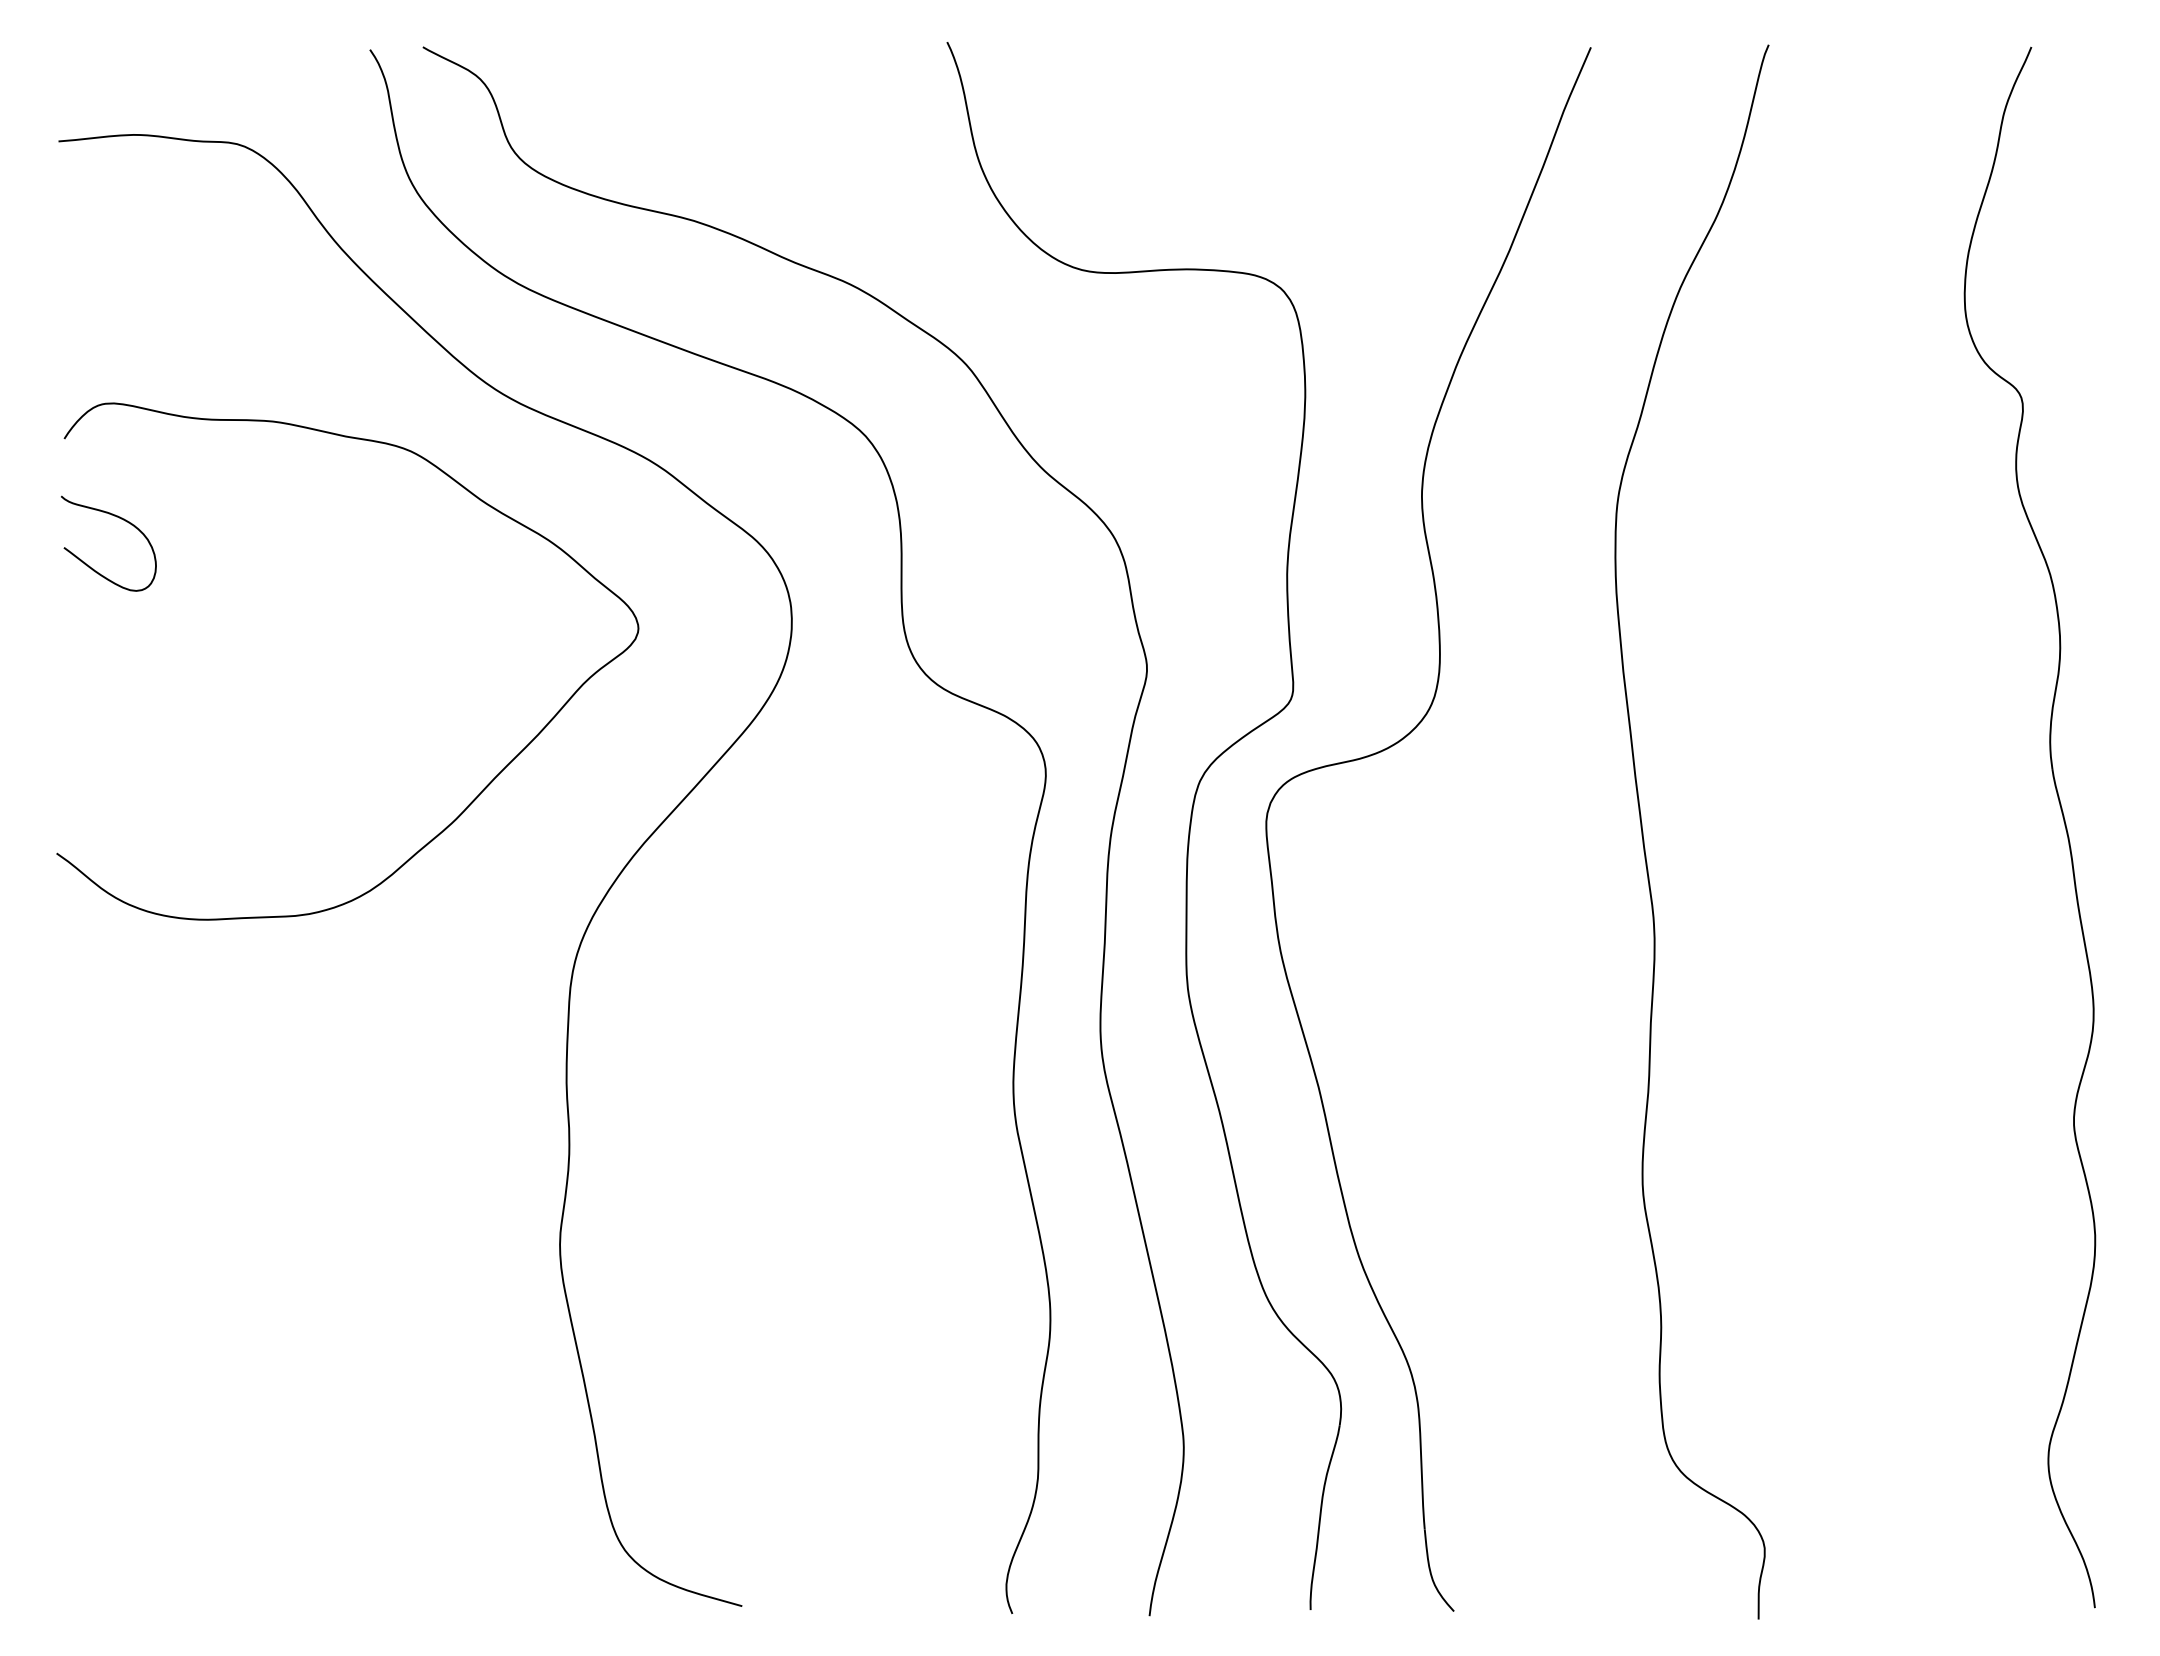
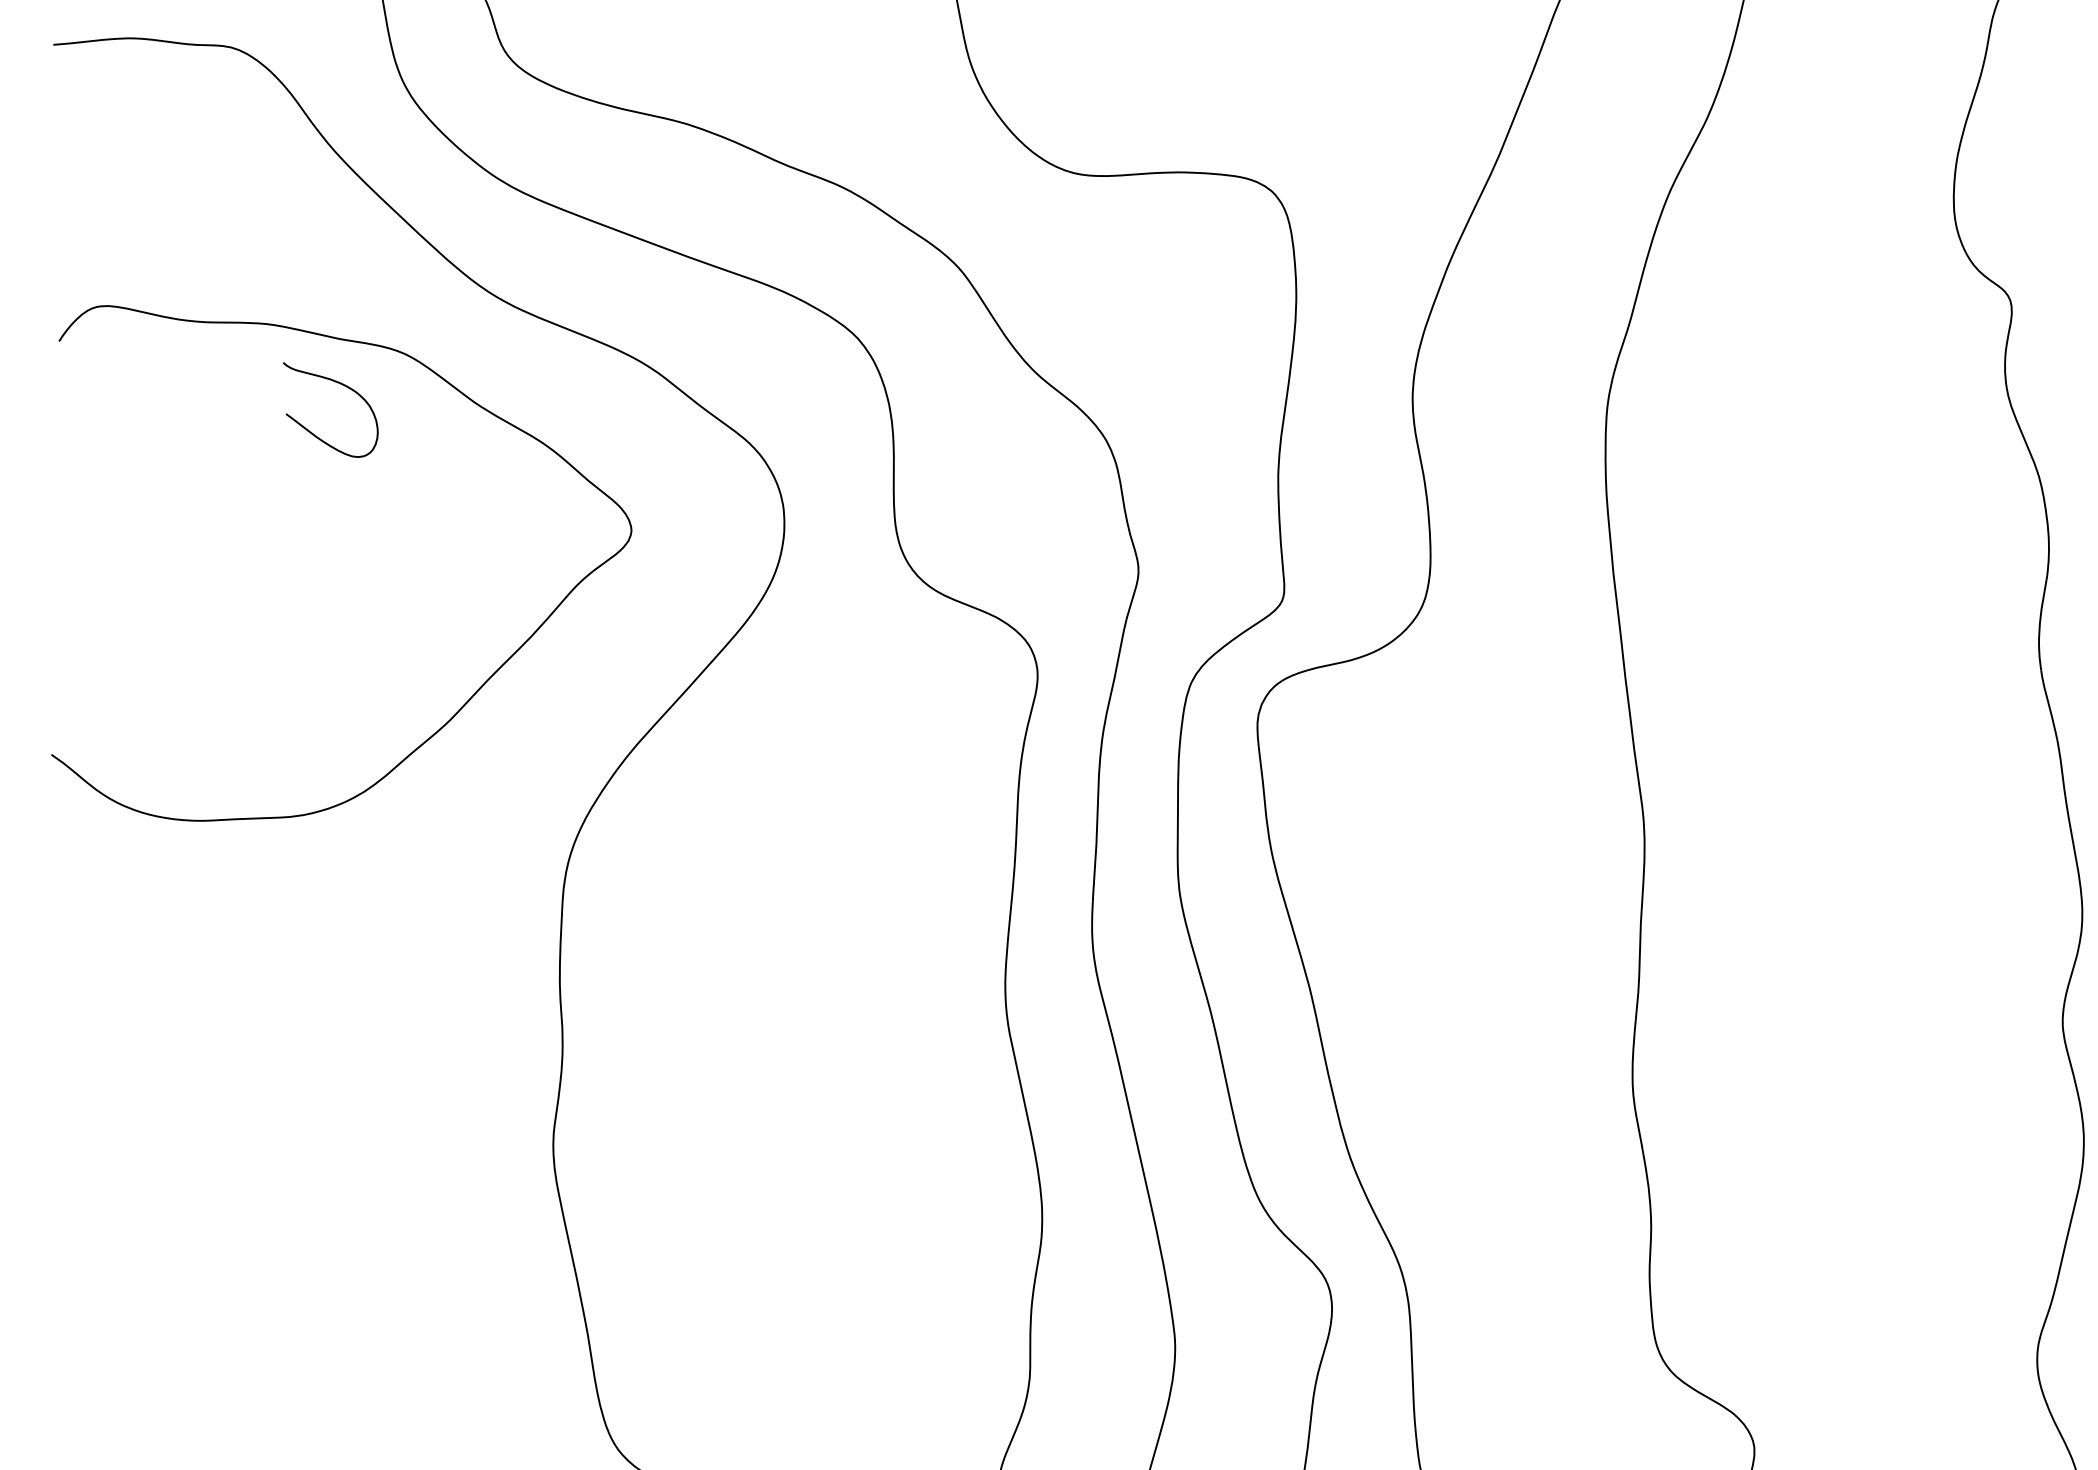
curve: (116, 517) -> (338, 383), moved

